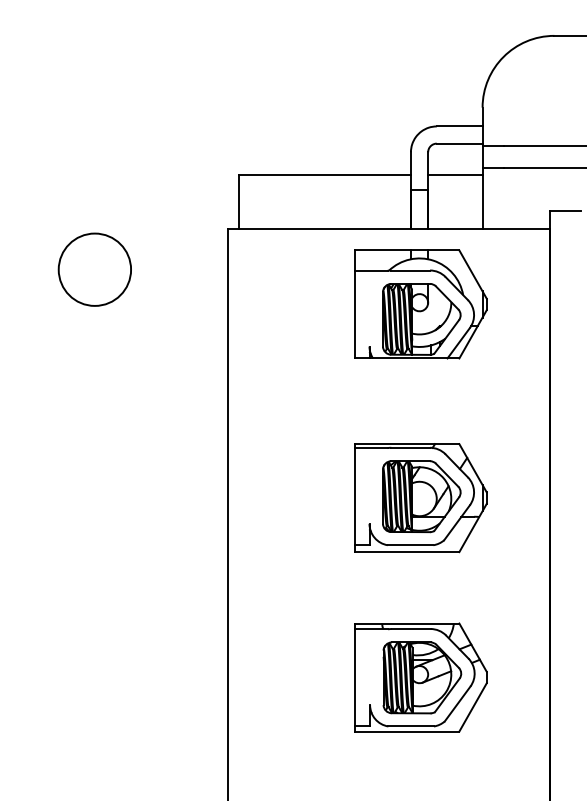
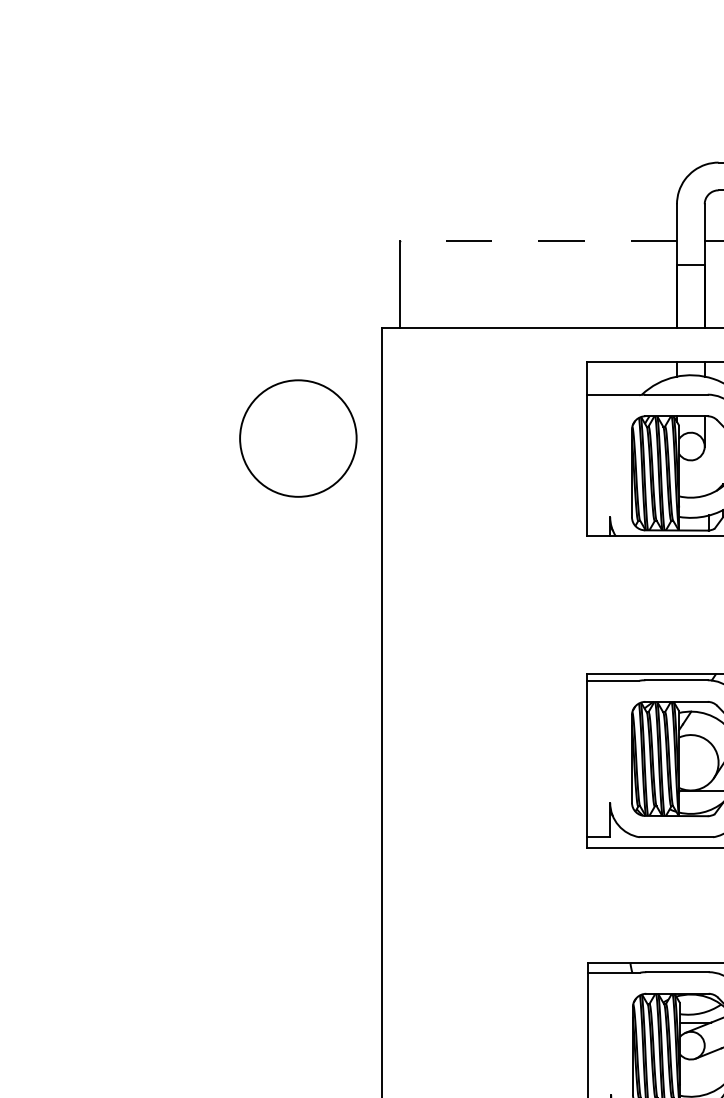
line: (324, 175) -> (537, 241), solid -> dashed
circle: (94, 269) -> (297, 438), moved

